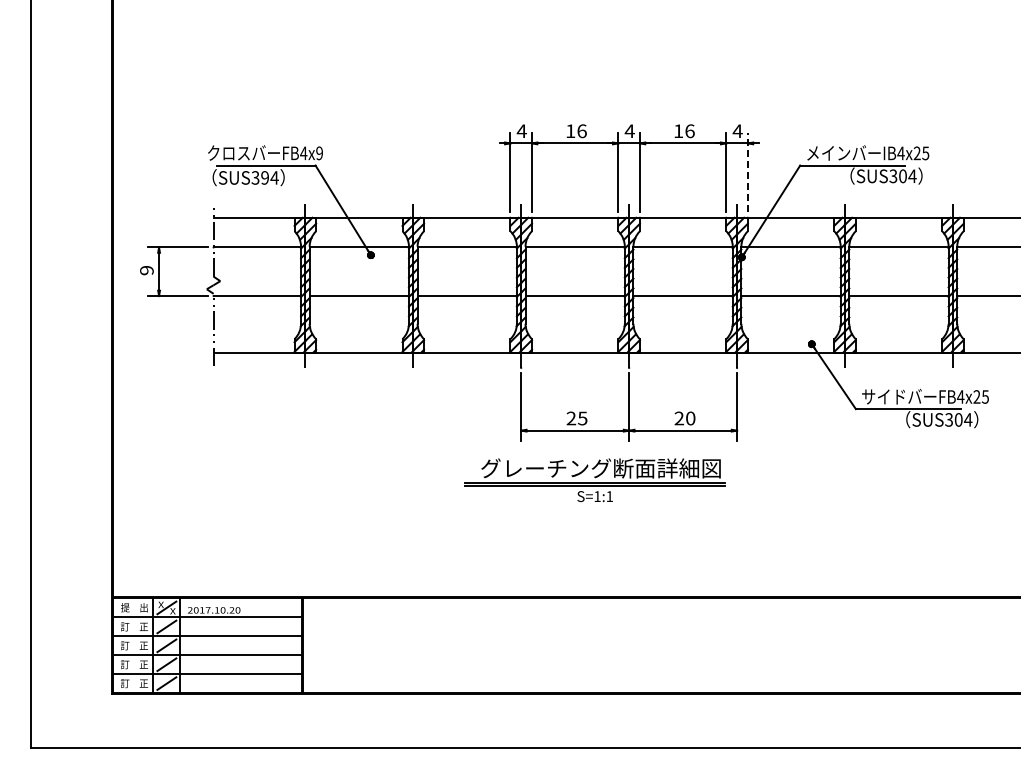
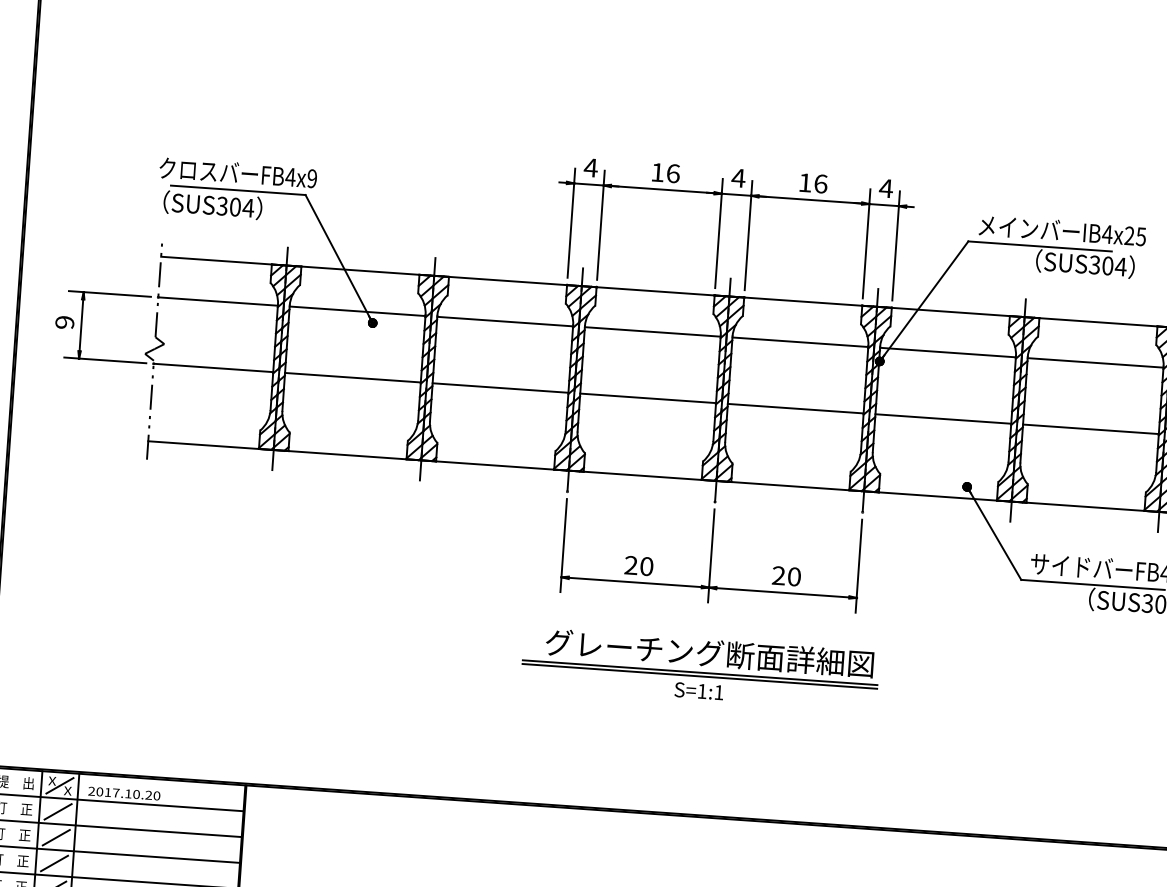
line: (747, 172) -> (895, 245), dashed -> solid
text: (265, 177) -> (235, 206), SUS394 -> SUS304
text: (582, 418) -> (646, 566), 25 -> 20
part: (594, 480) -> (699, 669), moved

